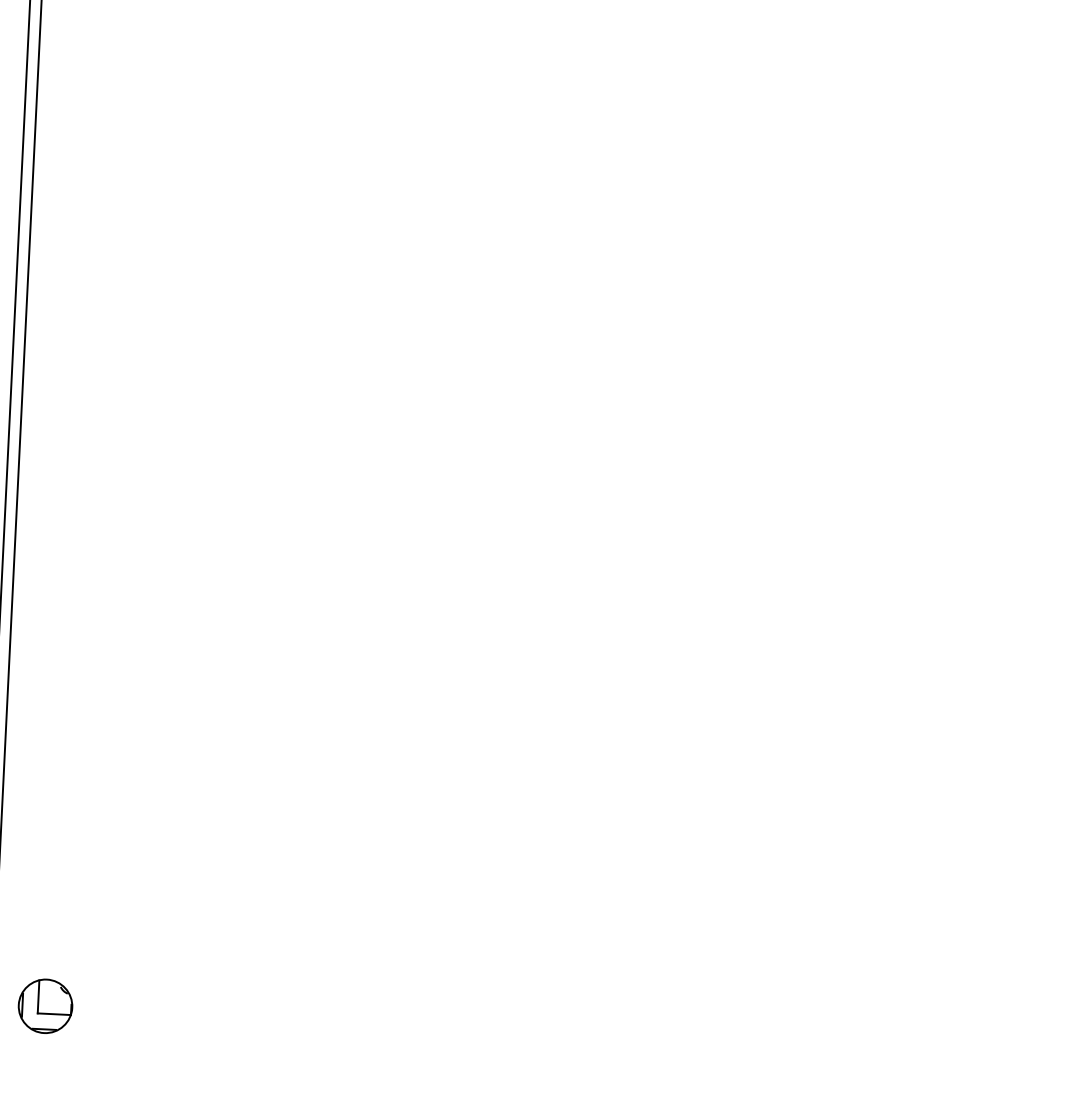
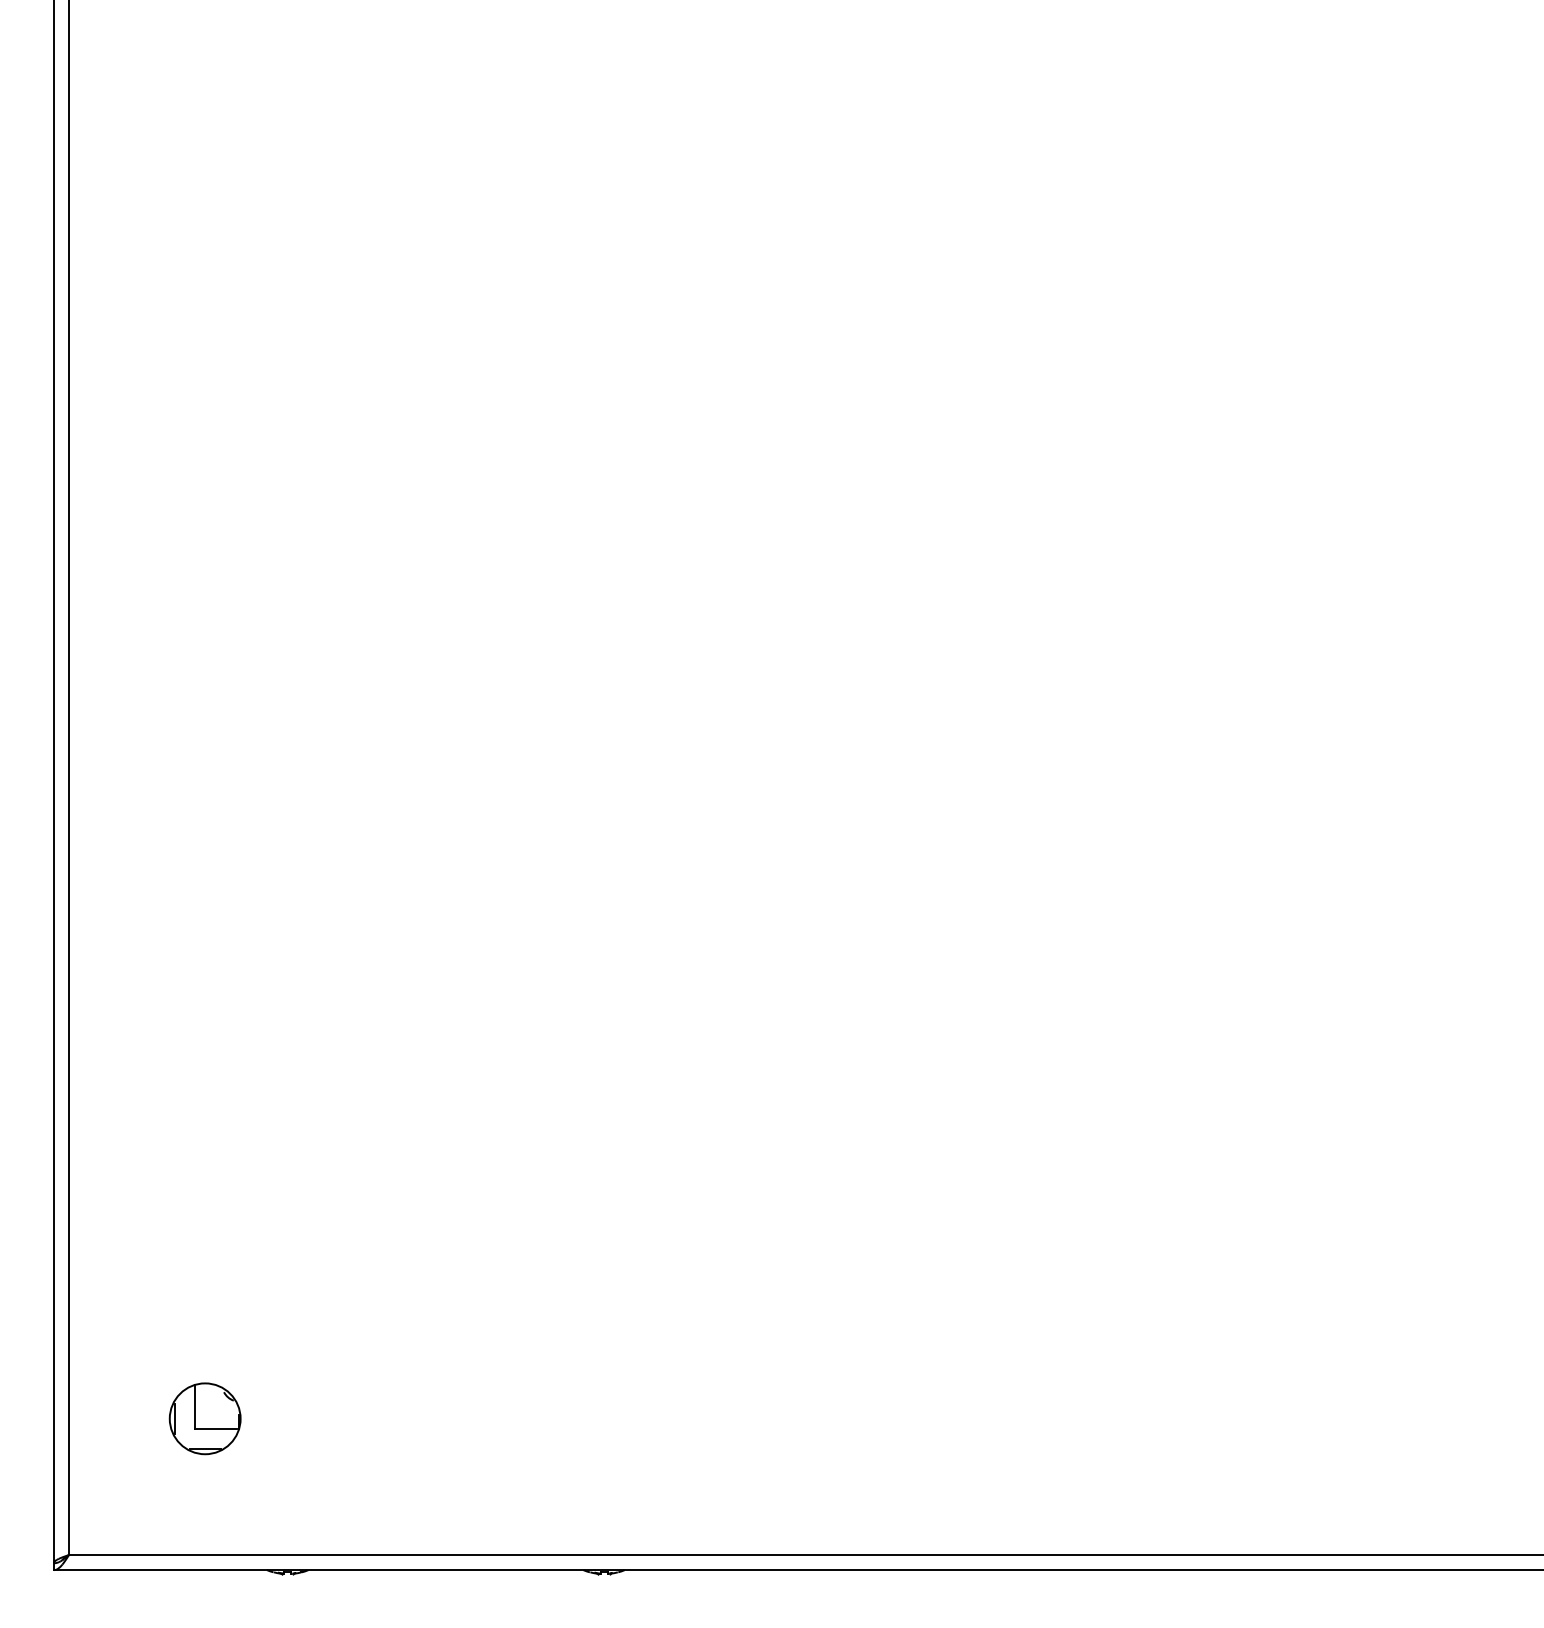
part: (45, 1006) -> (204, 1418), moved

